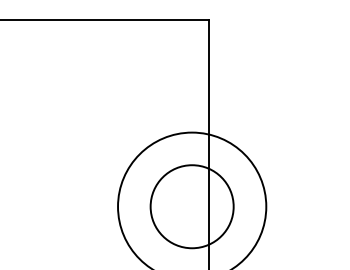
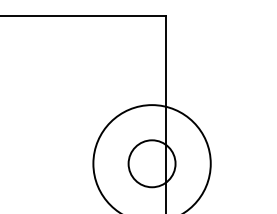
circle: (191, 206) -> (151, 163), size x0.71

